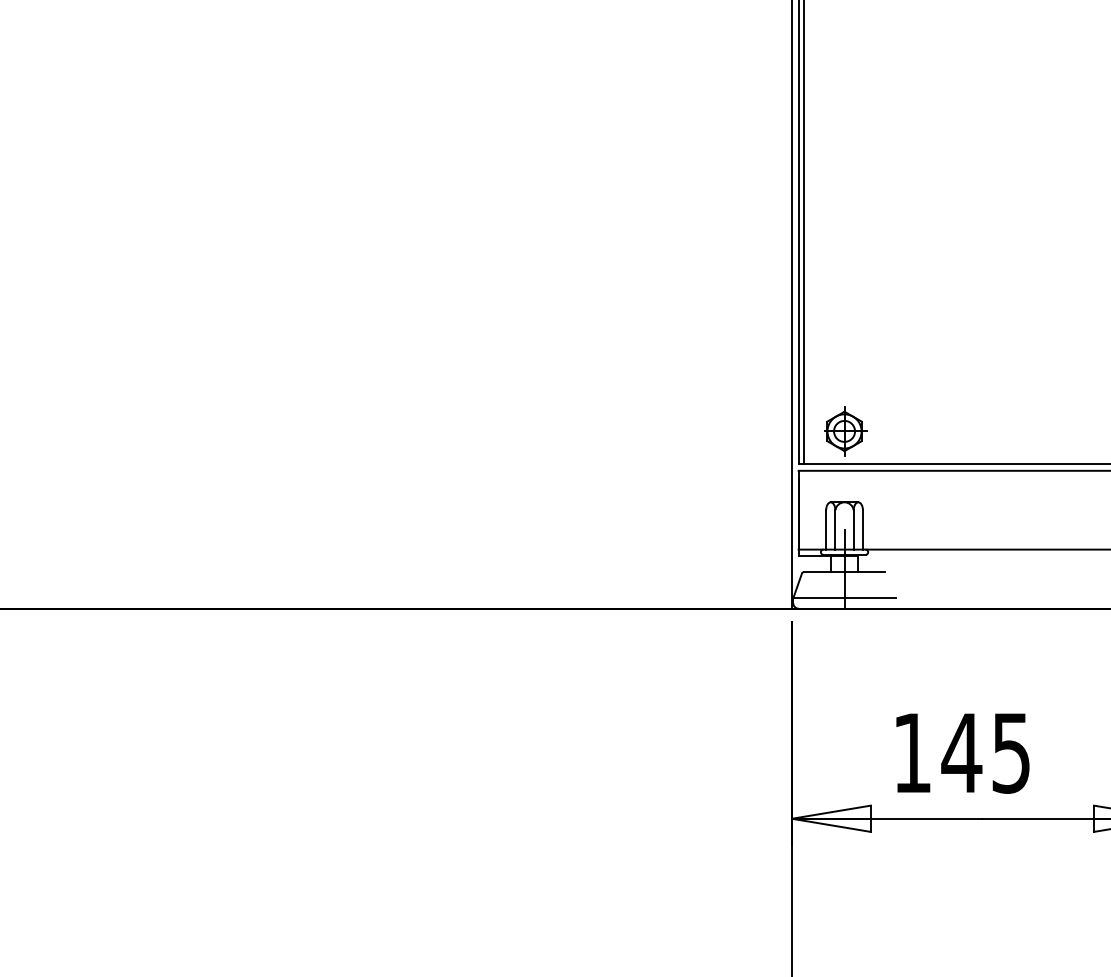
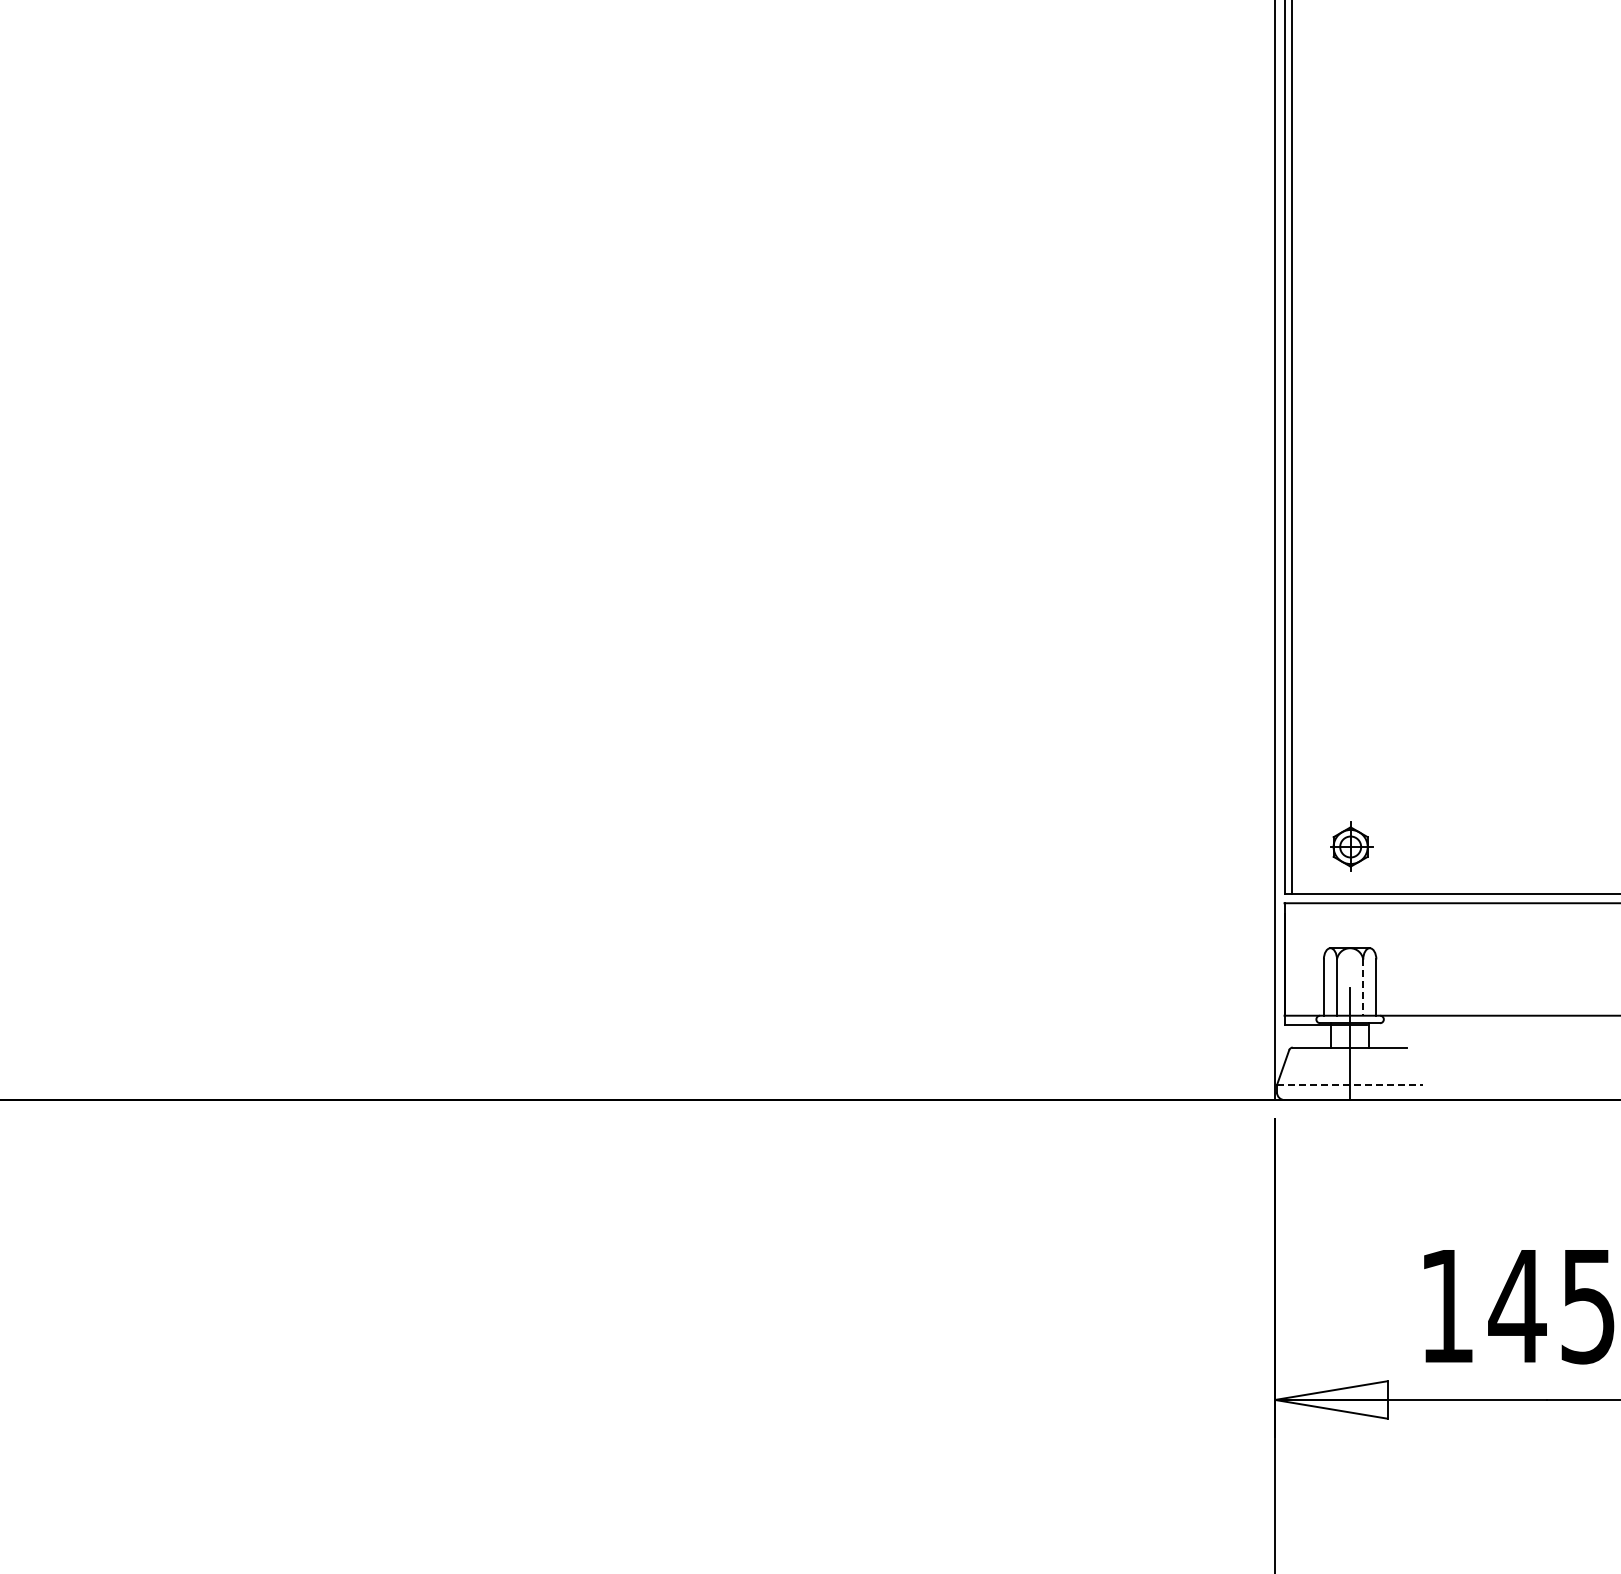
part: (845, 431) -> (1351, 846), size x0.7
line: (853, 530) -> (1363, 988), solid -> dashed
line: (844, 598) -> (1350, 1085), solid -> dashed

